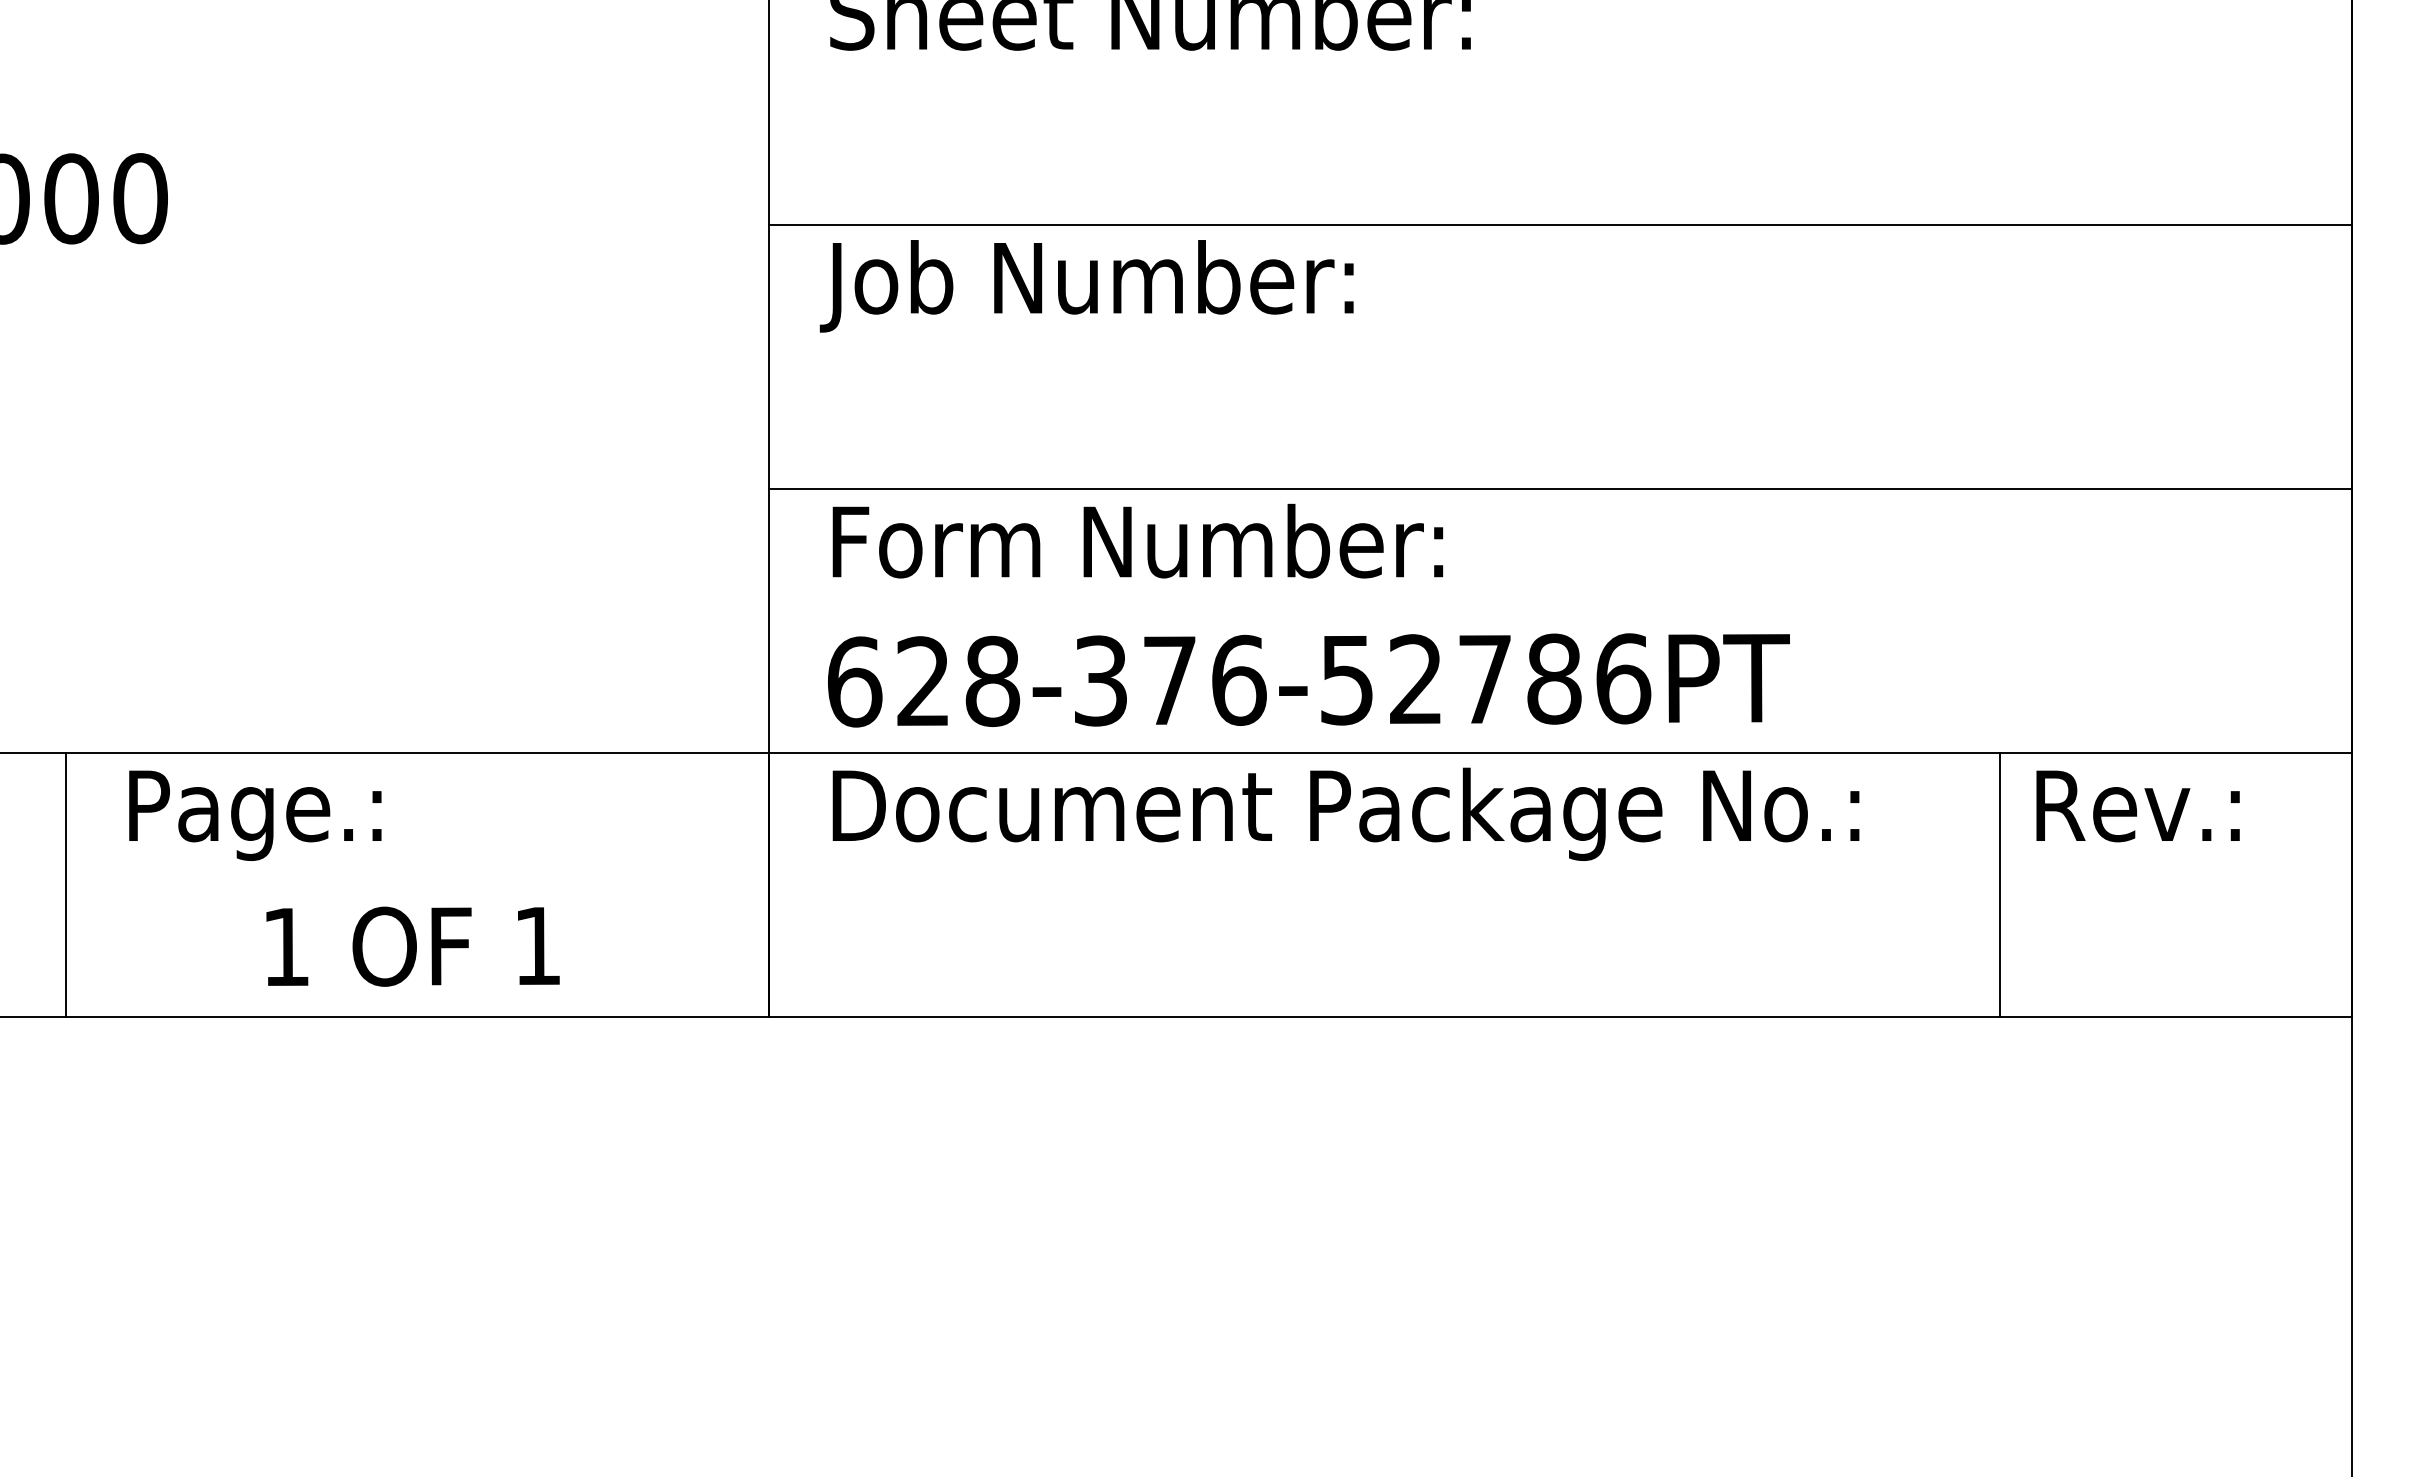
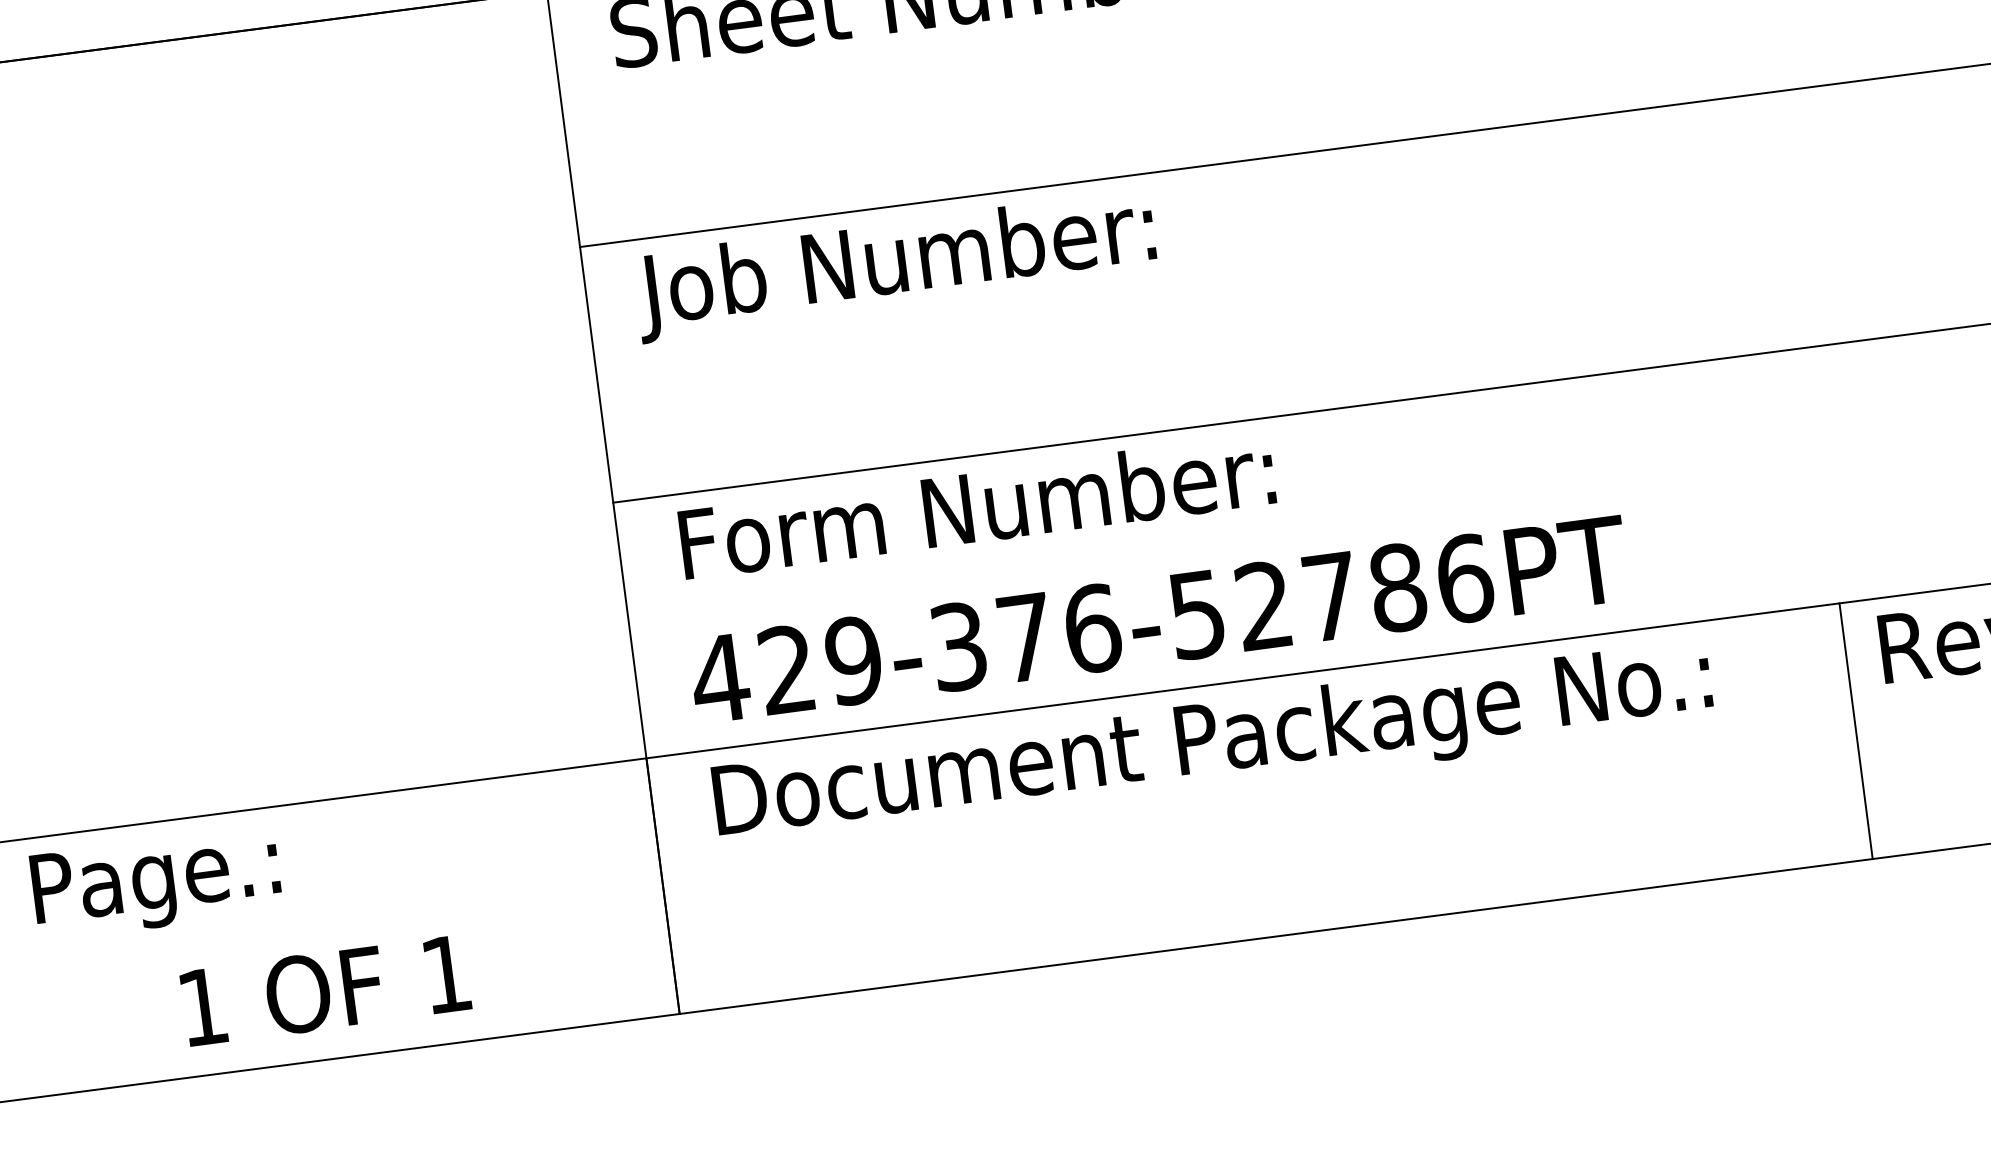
text: (922, 681) -> (786, 669), 628-376-52786PT -> 429-376-52786PT

